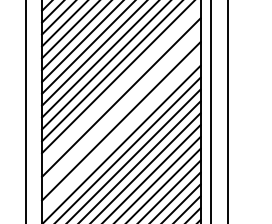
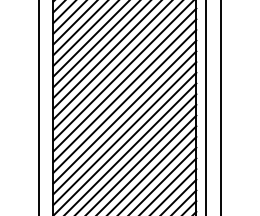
line: (120, 85) -> (124, 79), added
line: (120, 108) -> (124, 100), added
line: (120, 132) -> (124, 122), added

